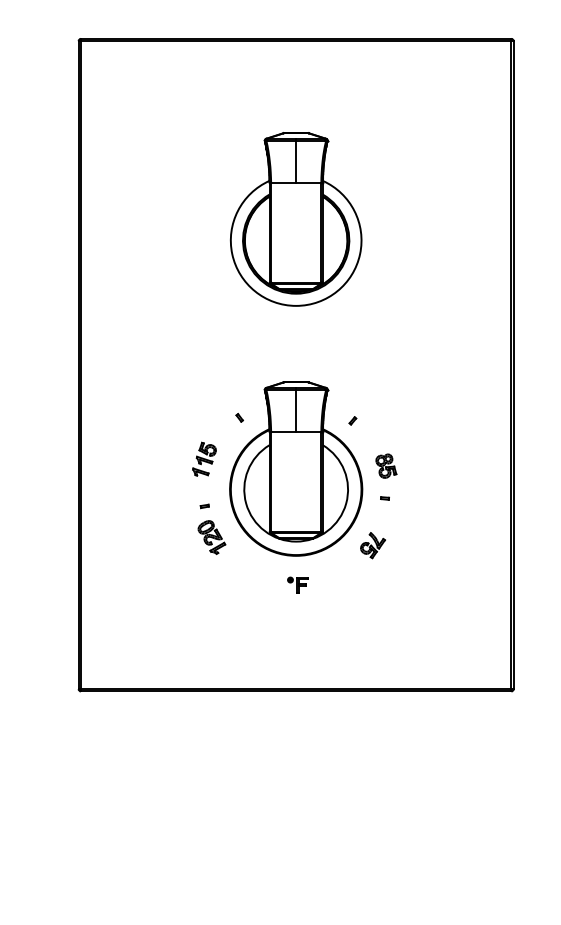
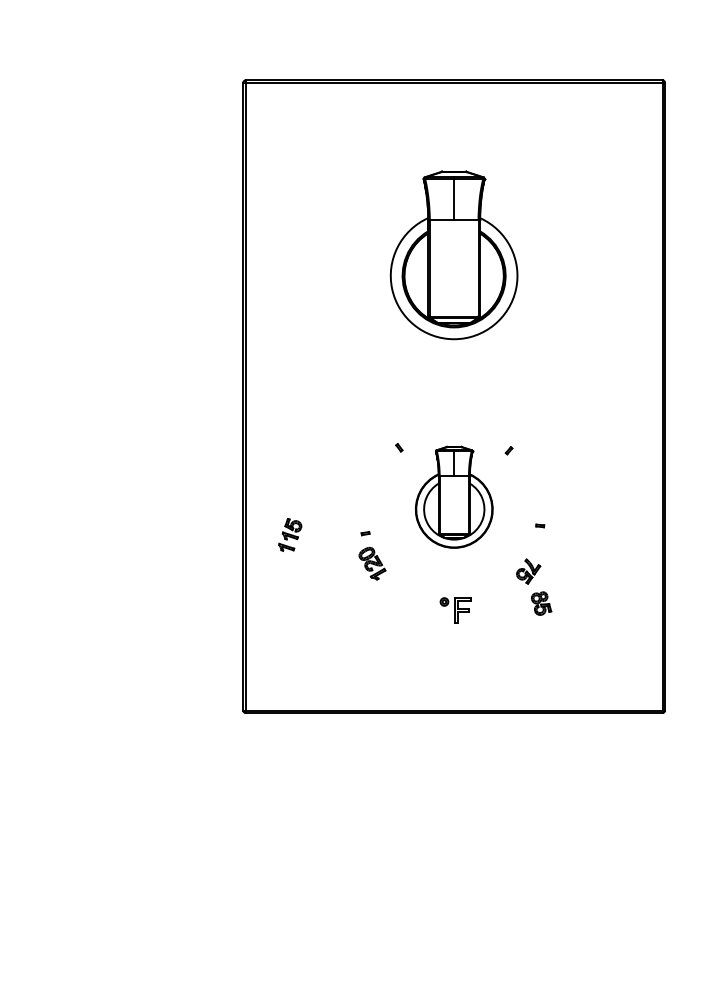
part: (204, 458) -> (290, 534), moved
part: (386, 466) -> (541, 603), moved
part: (296, 469) -> (454, 497), size x0.6
part: (297, 584) -> (455, 609), size x1.6

